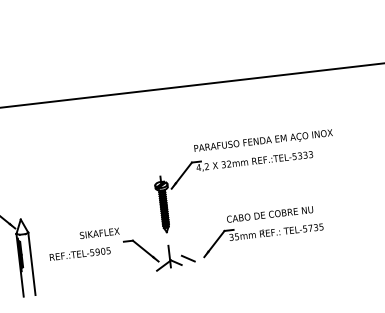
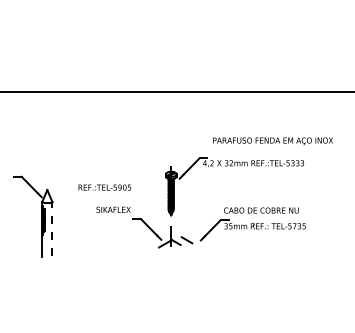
text: (262, 140) -> (272, 140), moved
text: (79, 253) -> (104, 187), moved
line: (31, 263) -> (52, 228), solid -> dashed

